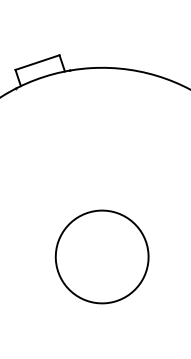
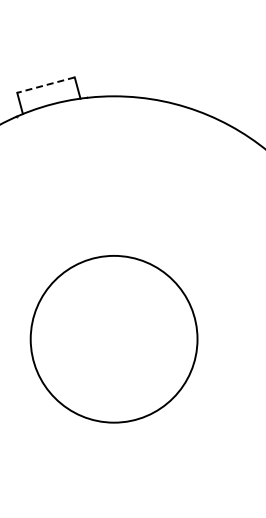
line: (37, 62) -> (46, 85), solid -> dashed
circle: (101, 256) -> (113, 338), size x1.4

